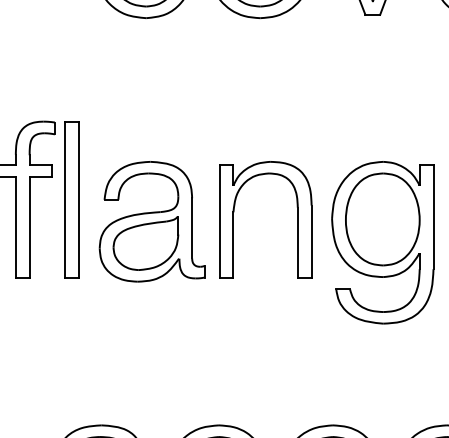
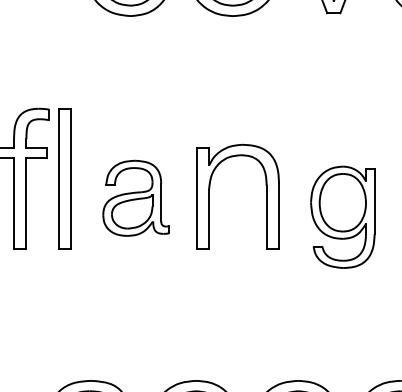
part: (151, 220) -> (135, 197), size x0.7
part: (382, 243) -> (342, 217), size x0.7

